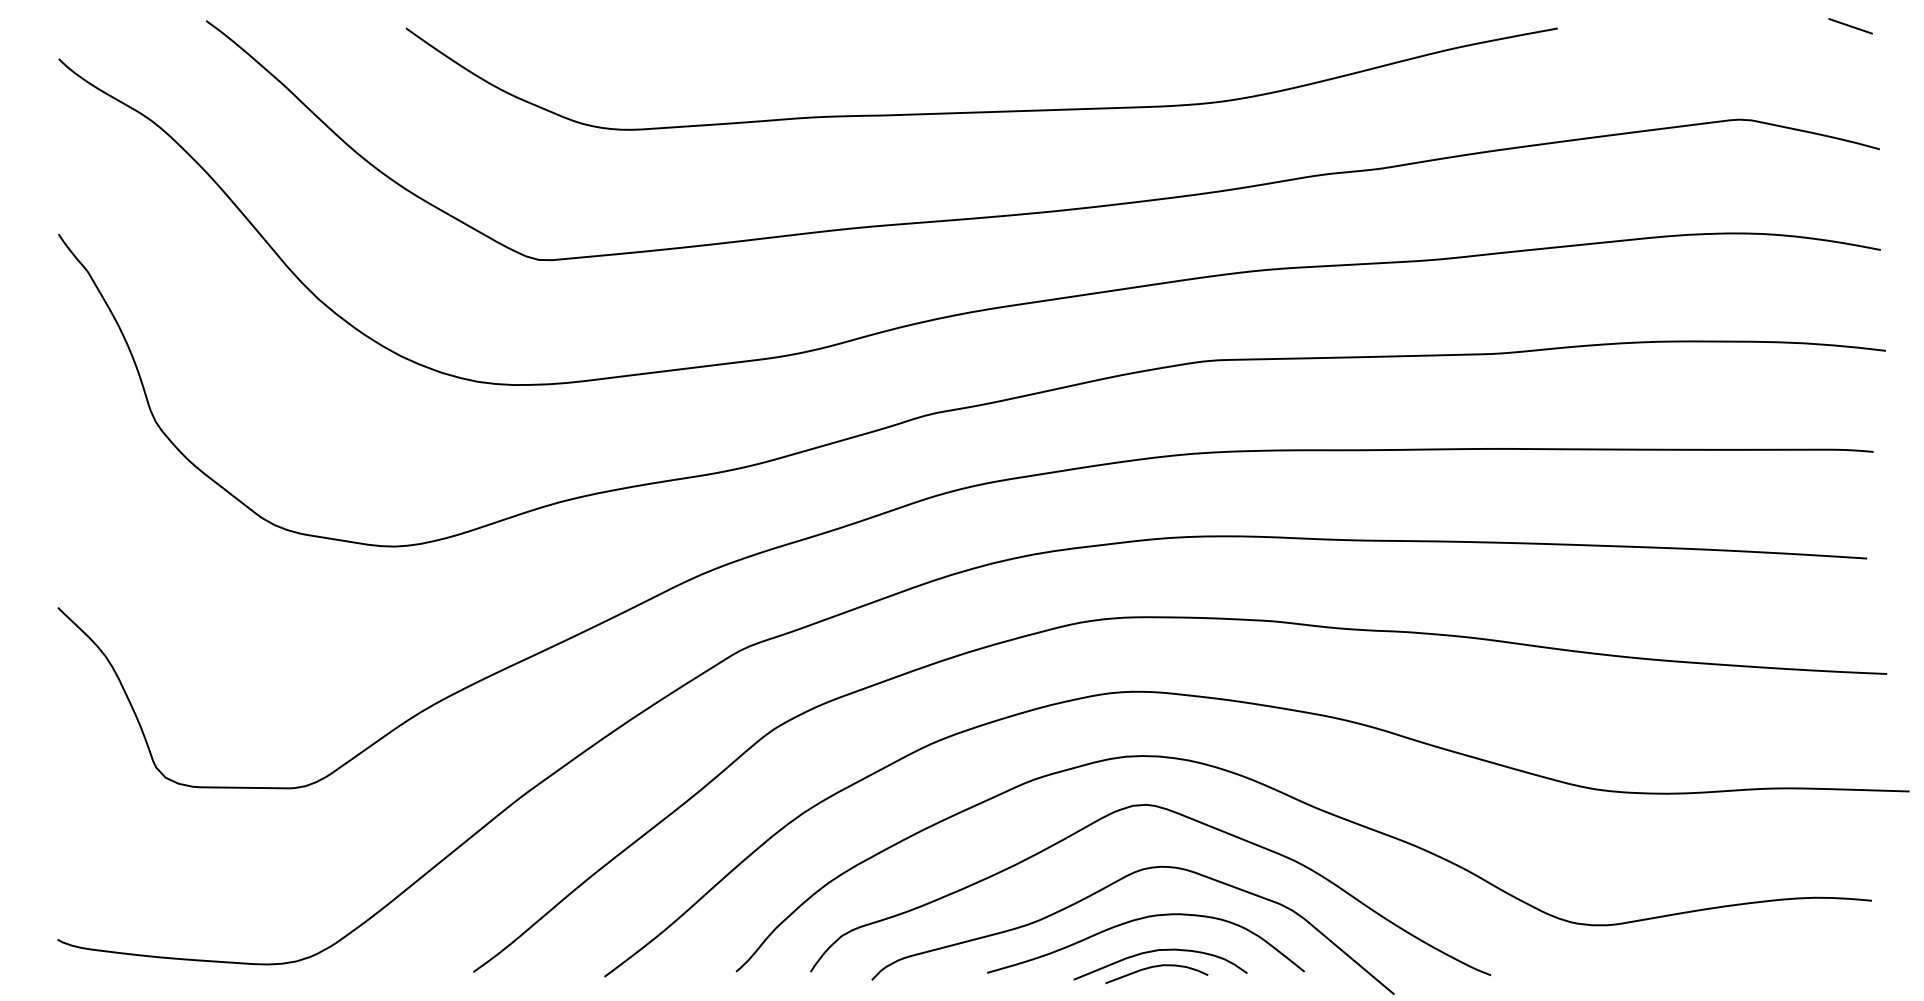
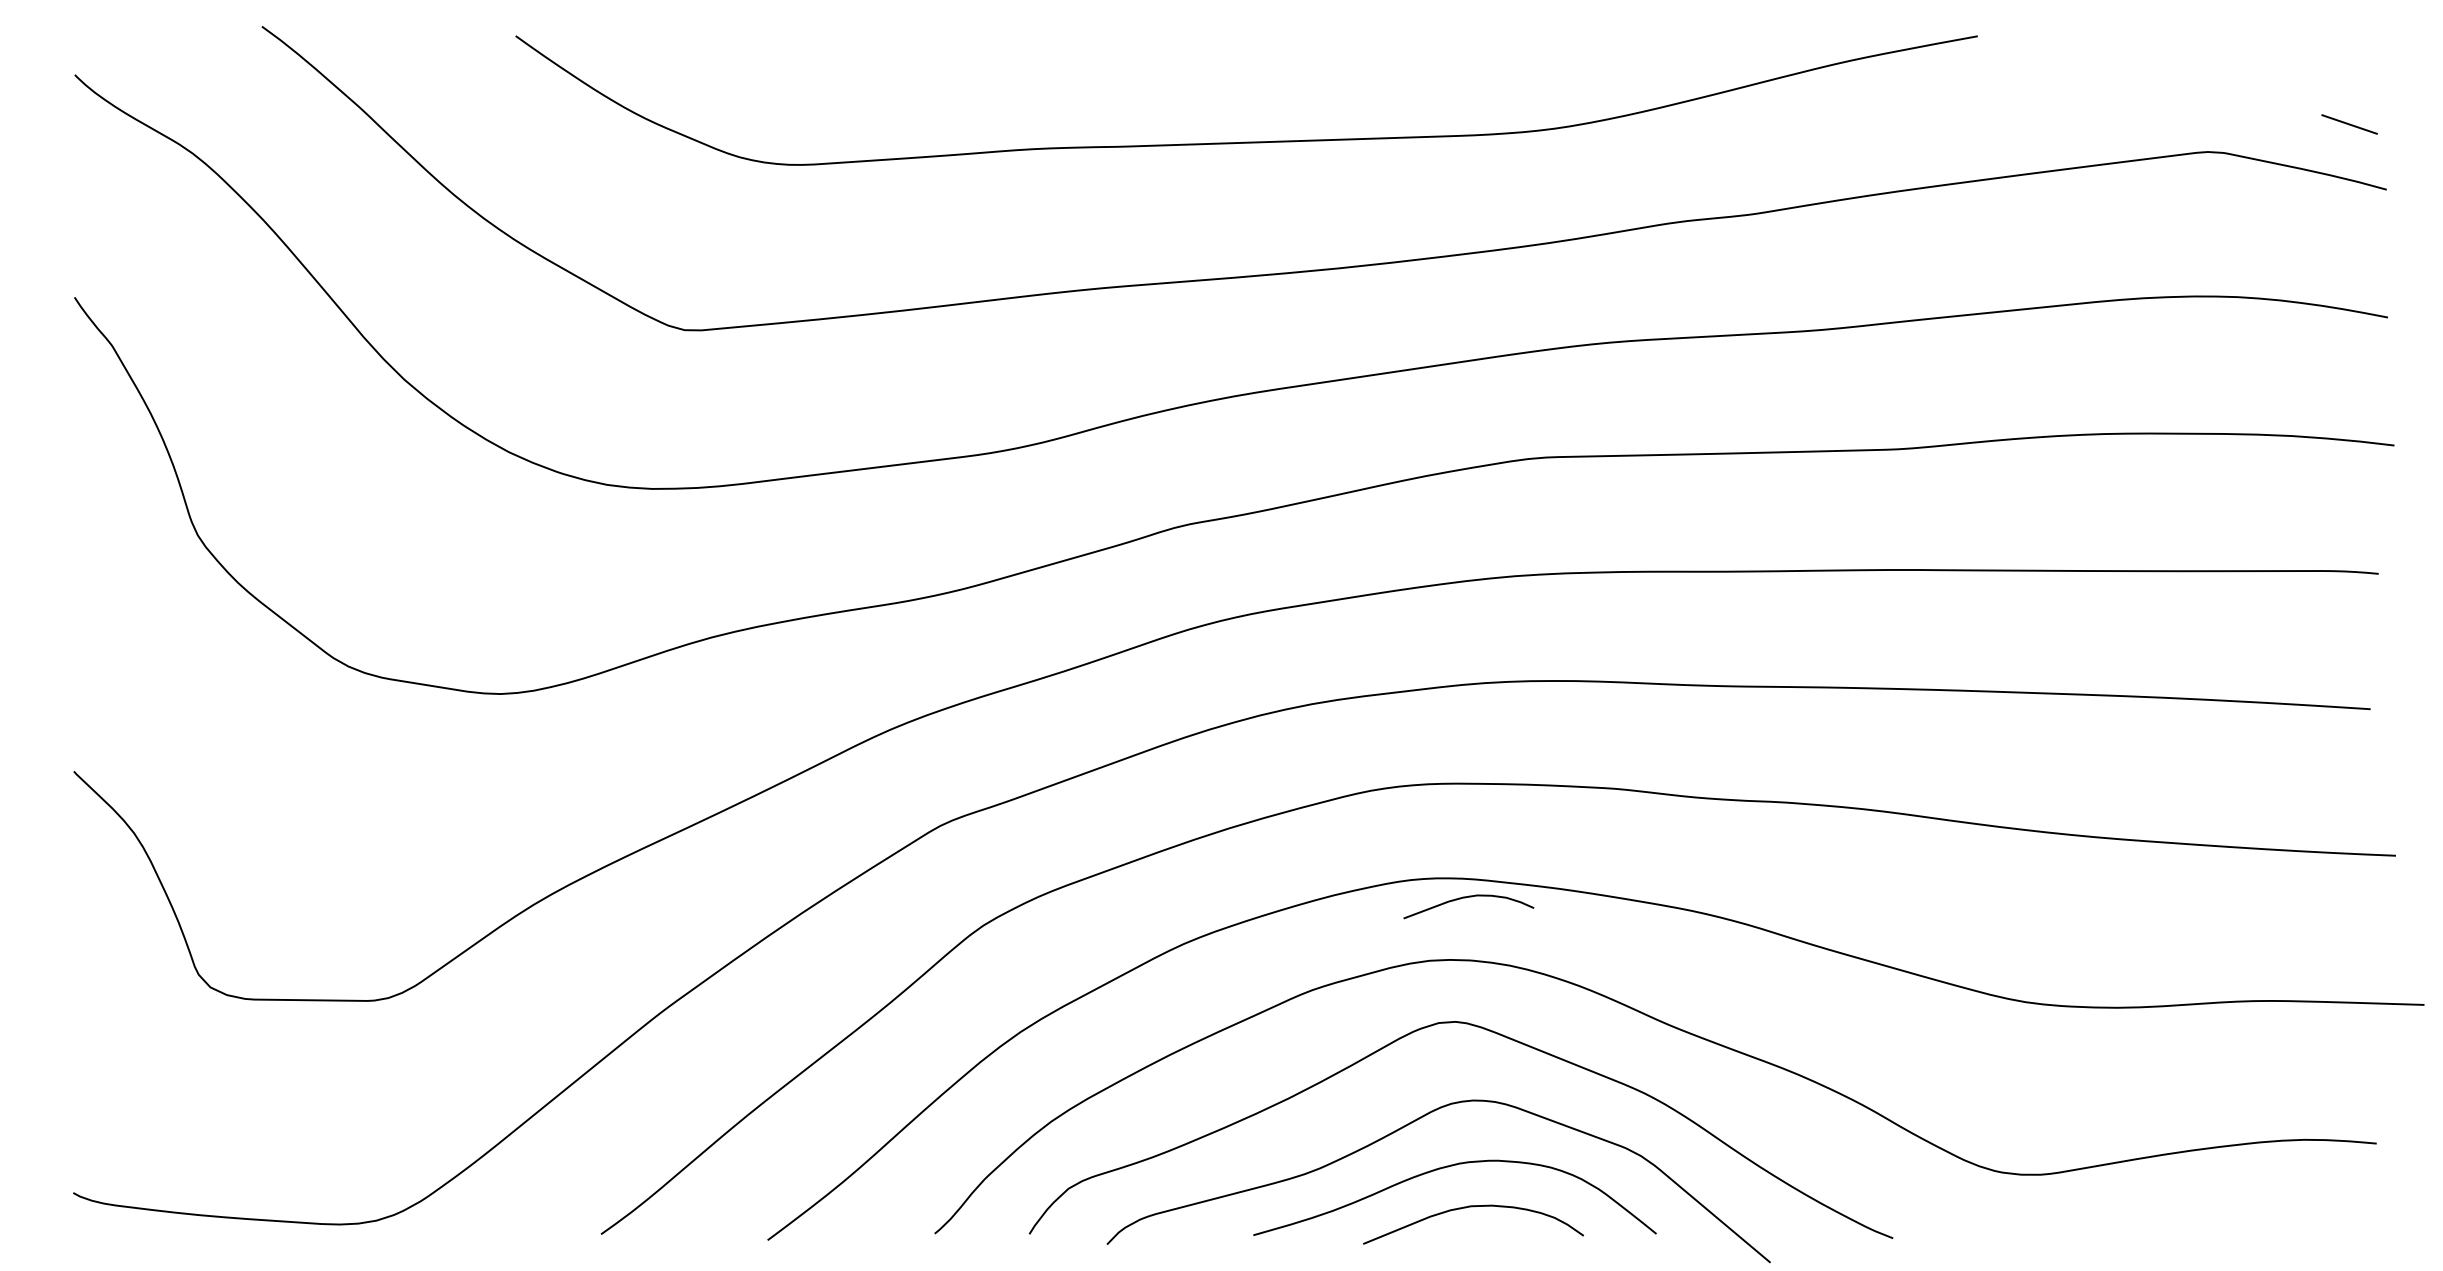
line: (1850, 26) -> (2349, 124), moved
curve: (1154, 967) -> (1465, 898), moved

